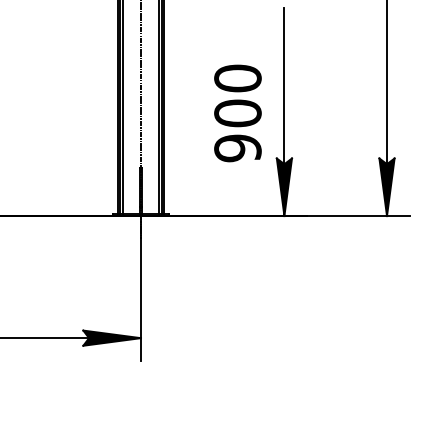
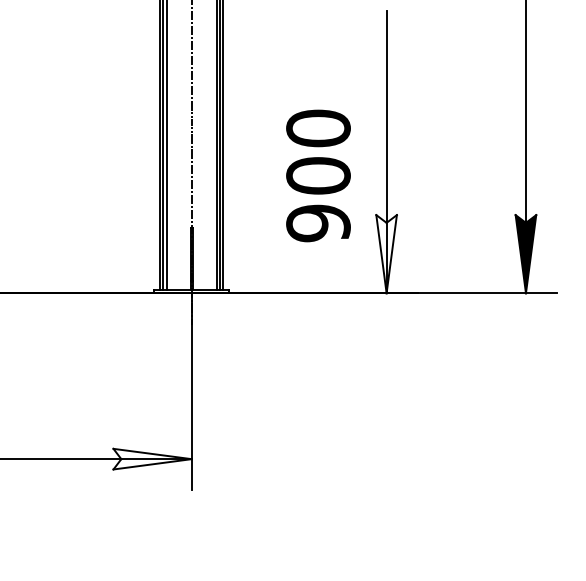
text: (237, 113) -> (318, 175), moved
fill: (284, 187) -> (386, 254), removed
fill: (112, 337) -> (152, 458), removed

